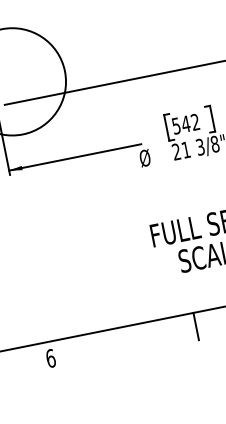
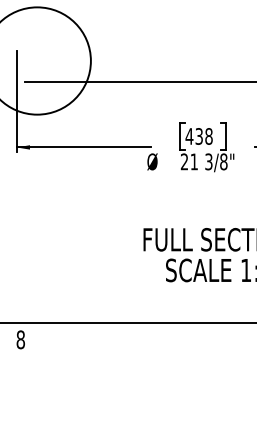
text: (185, 124) -> (198, 136), 542 -> 438
line: (196, 326) -> (169, 336), removed
text: (50, 358) -> (20, 339), 6 -> 8

